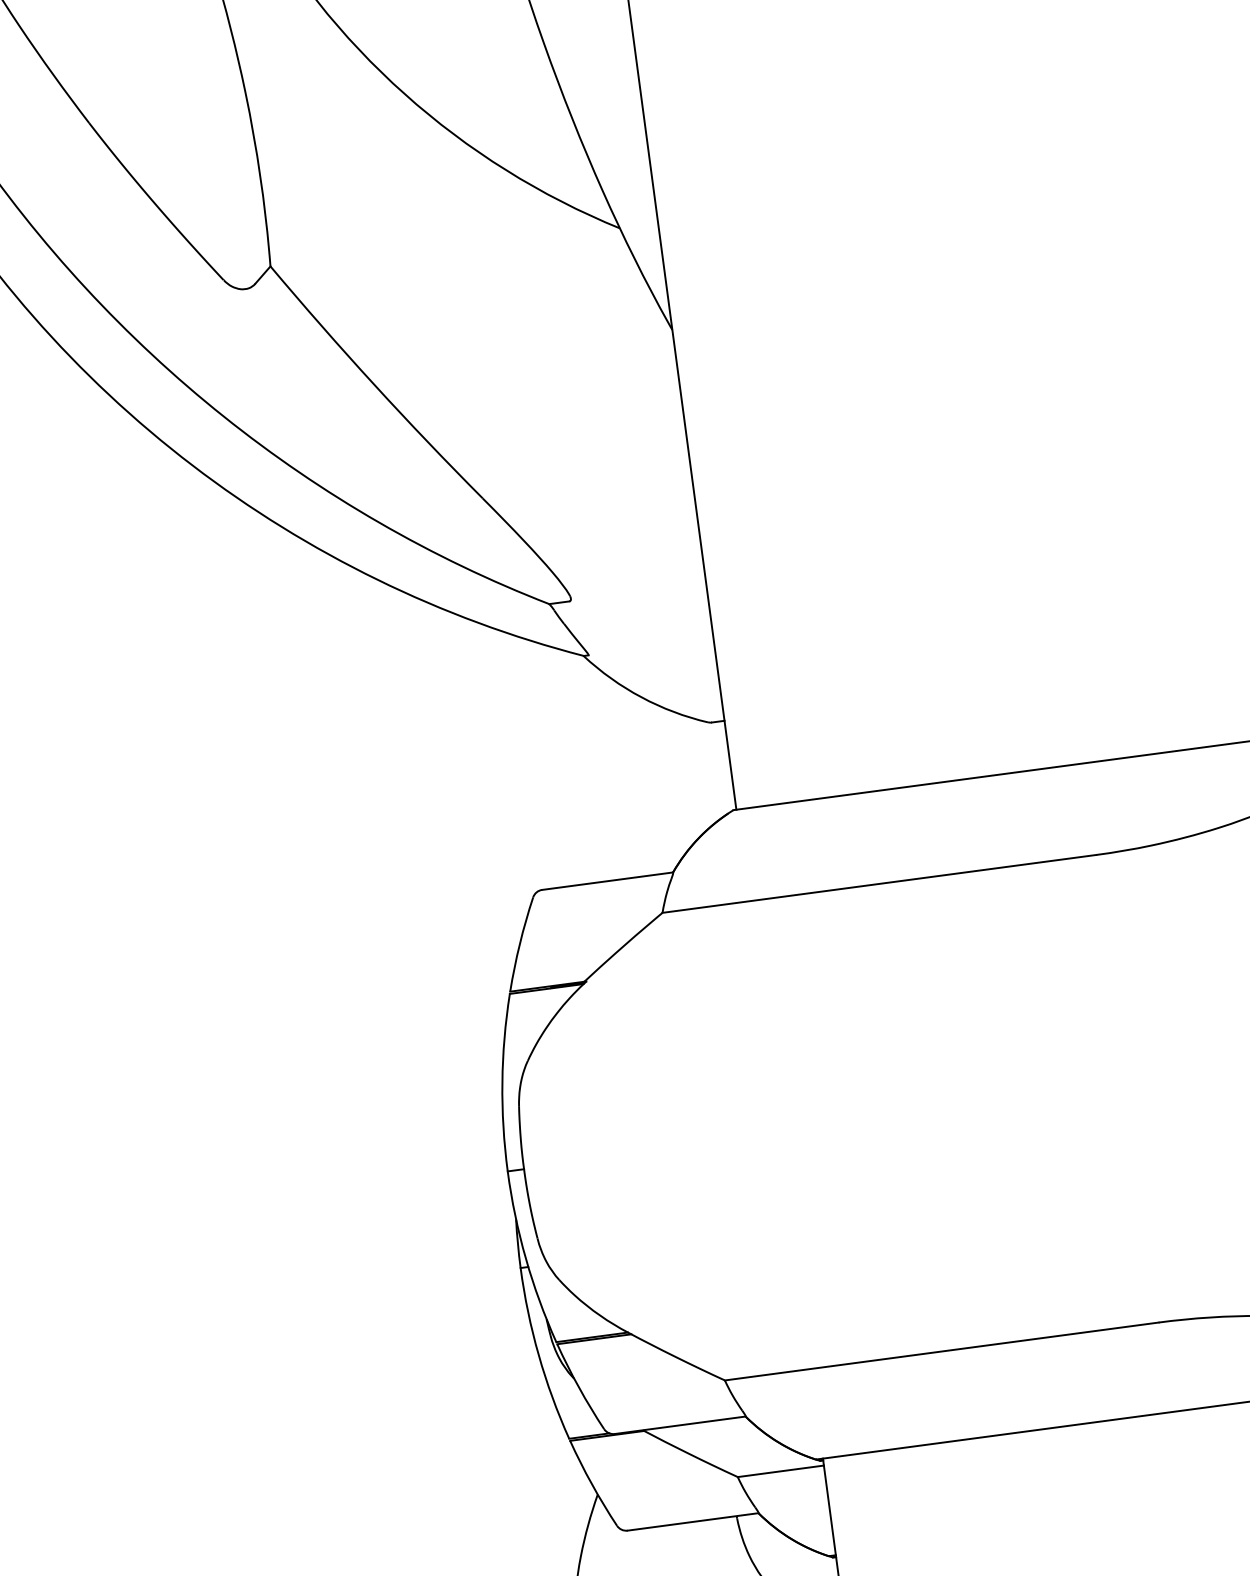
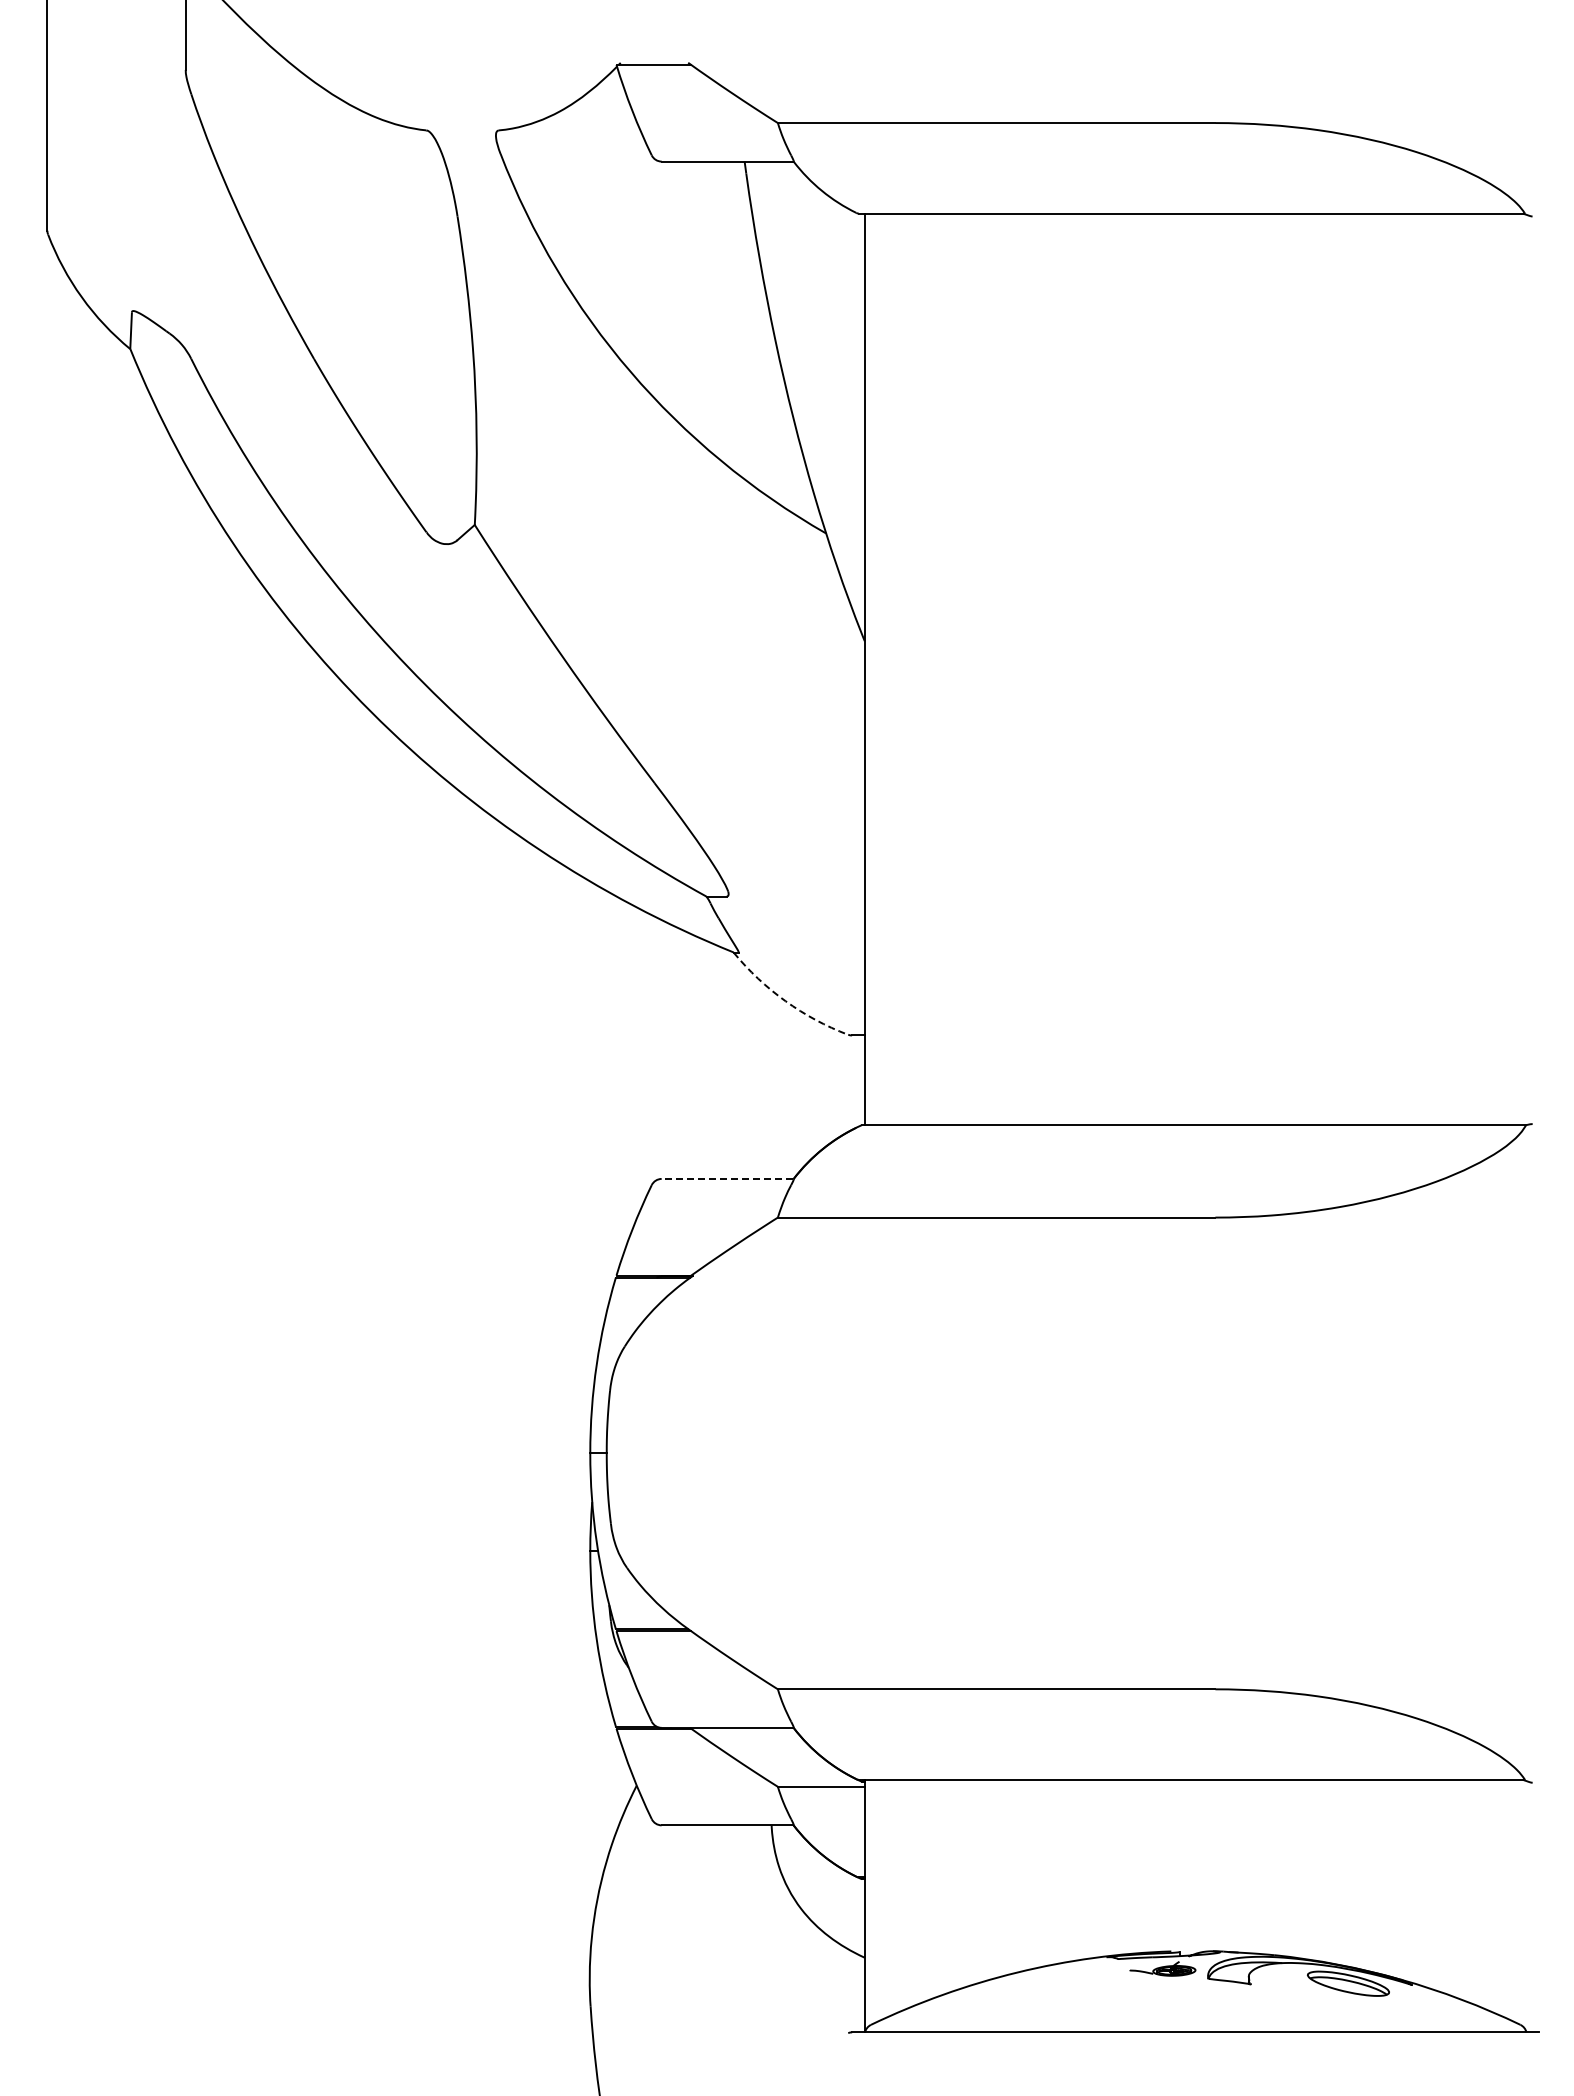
arc: (641, 697) -> (785, 1001), solid -> dashed
line: (607, 880) -> (727, 1178), solid -> dashed

